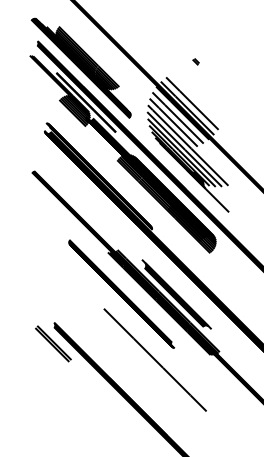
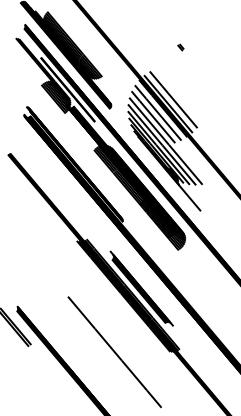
part: (195, 61) -> (180, 47), moved
part: (121, 293) -> (86, 282), removed

